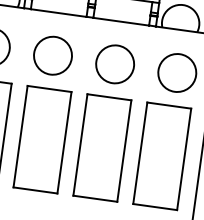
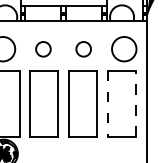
circle: (53, 56) -> (43, 49), size x0.6
circle: (114, 64) -> (83, 49), size x0.6
line: (139, 154) -> (107, 104), solid -> dashed
line: (184, 159) -> (136, 103), solid -> dashed

